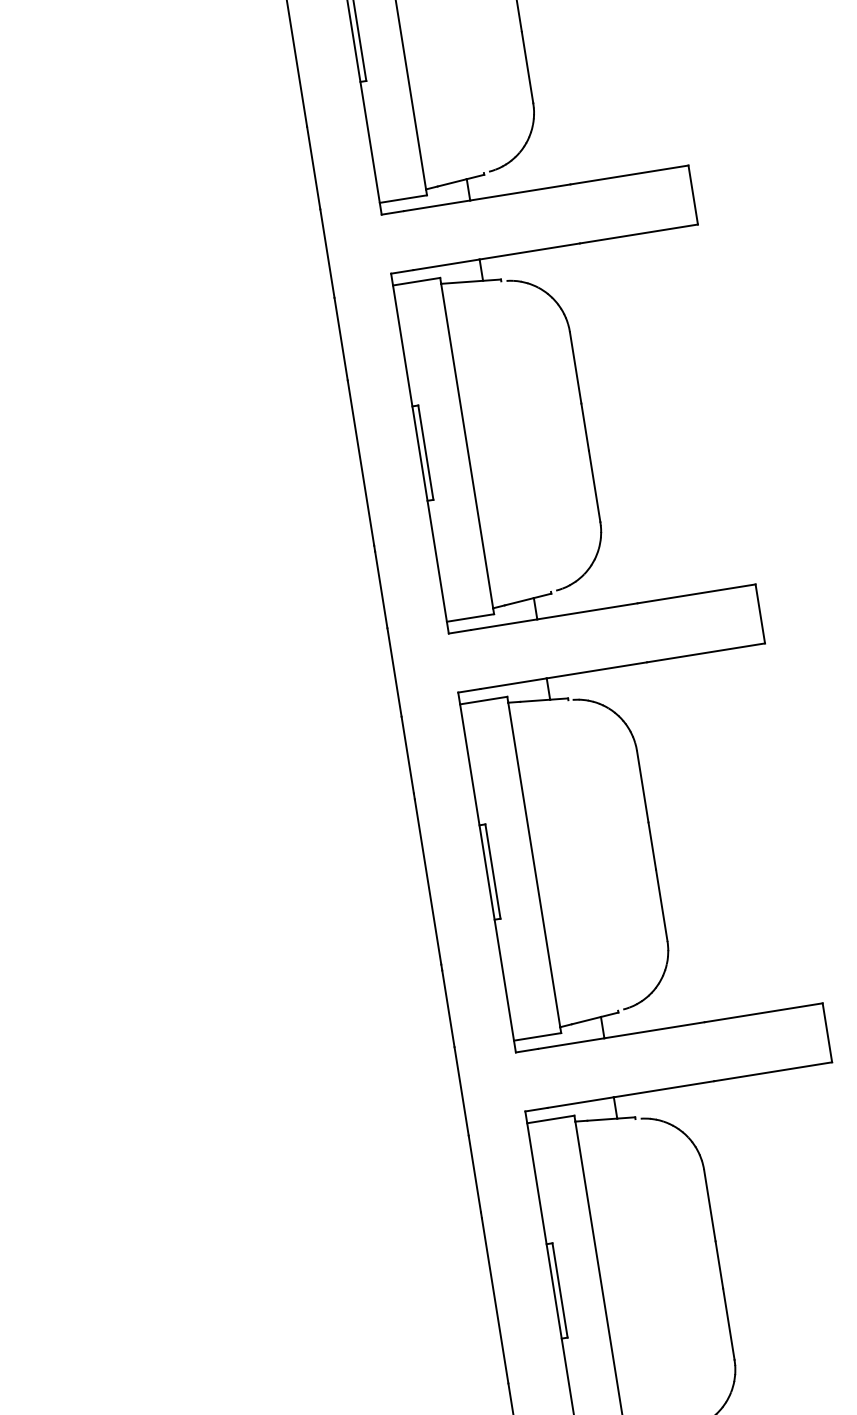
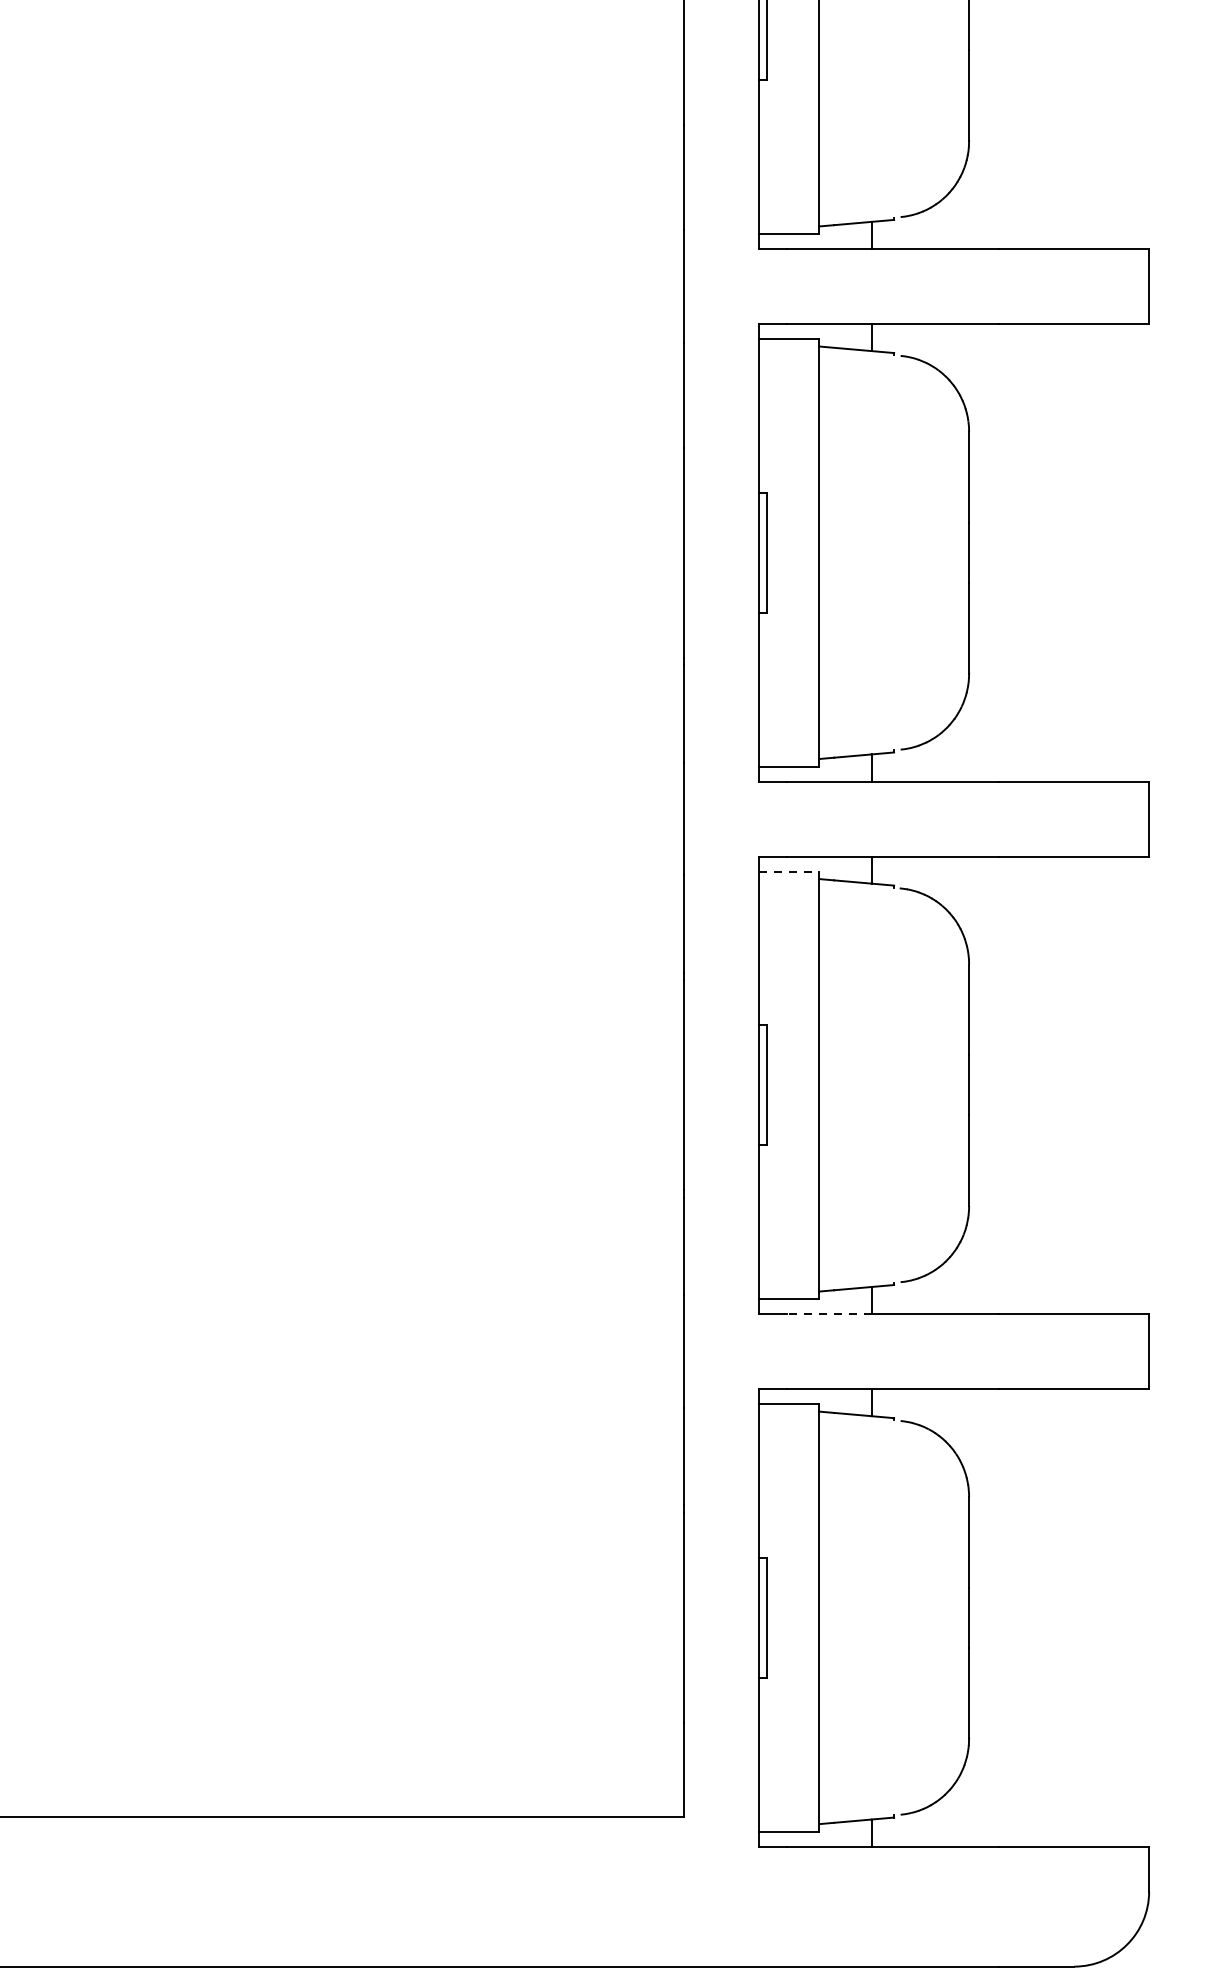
line: (484, 700) -> (789, 871), solid -> dashed
line: (571, 1043) -> (829, 1314), solid -> dashed

